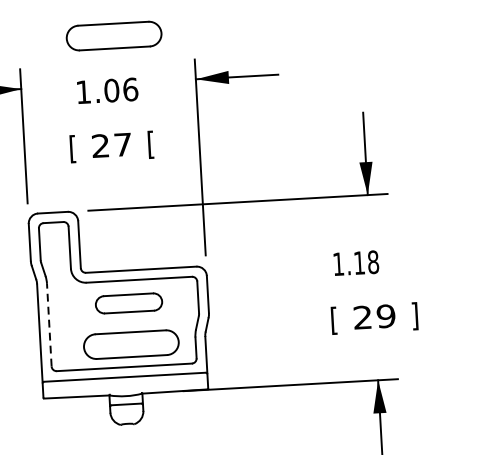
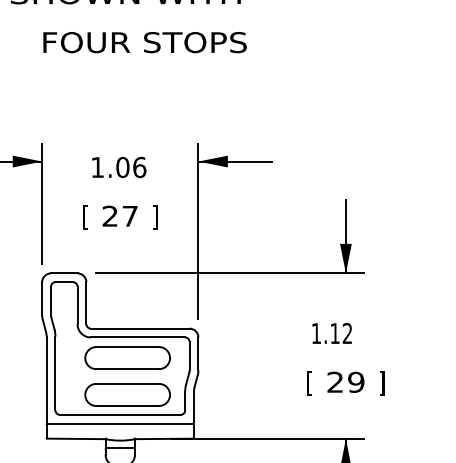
part: (113, 35) -> (127, 118), removed
text: (151, 144) -> (155, 217), [ -> ]
text: (373, 262) -> (347, 333), 1.18 -> 1.12
part: (128, 302) -> (127, 357), size x1.43
line: (49, 325) -> (55, 373), dashed -> solid

